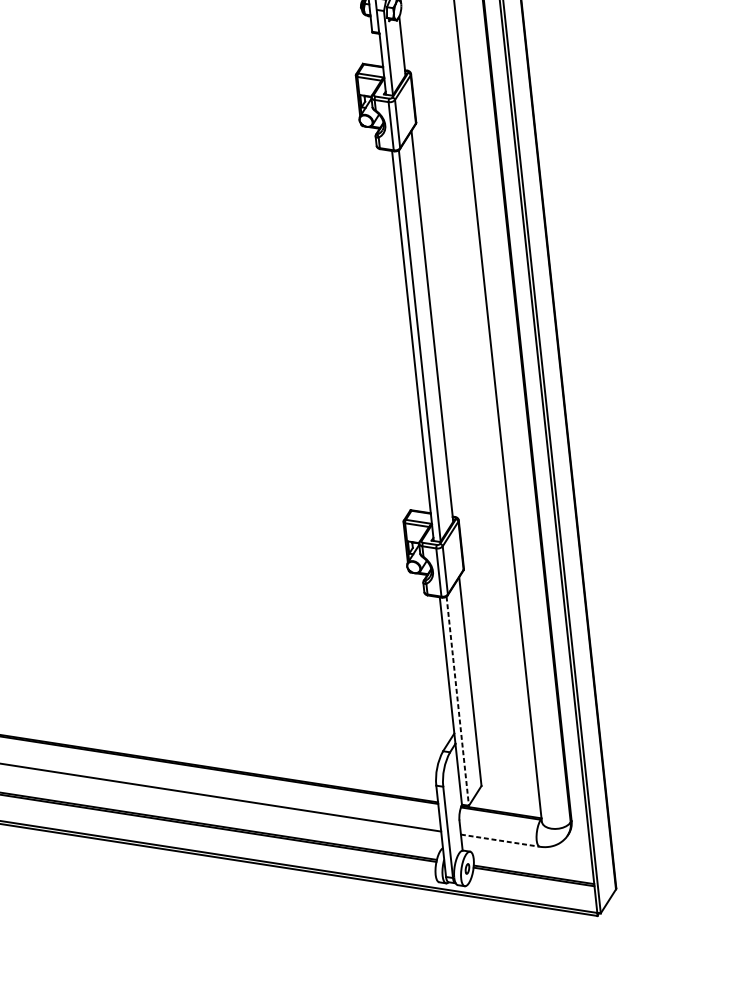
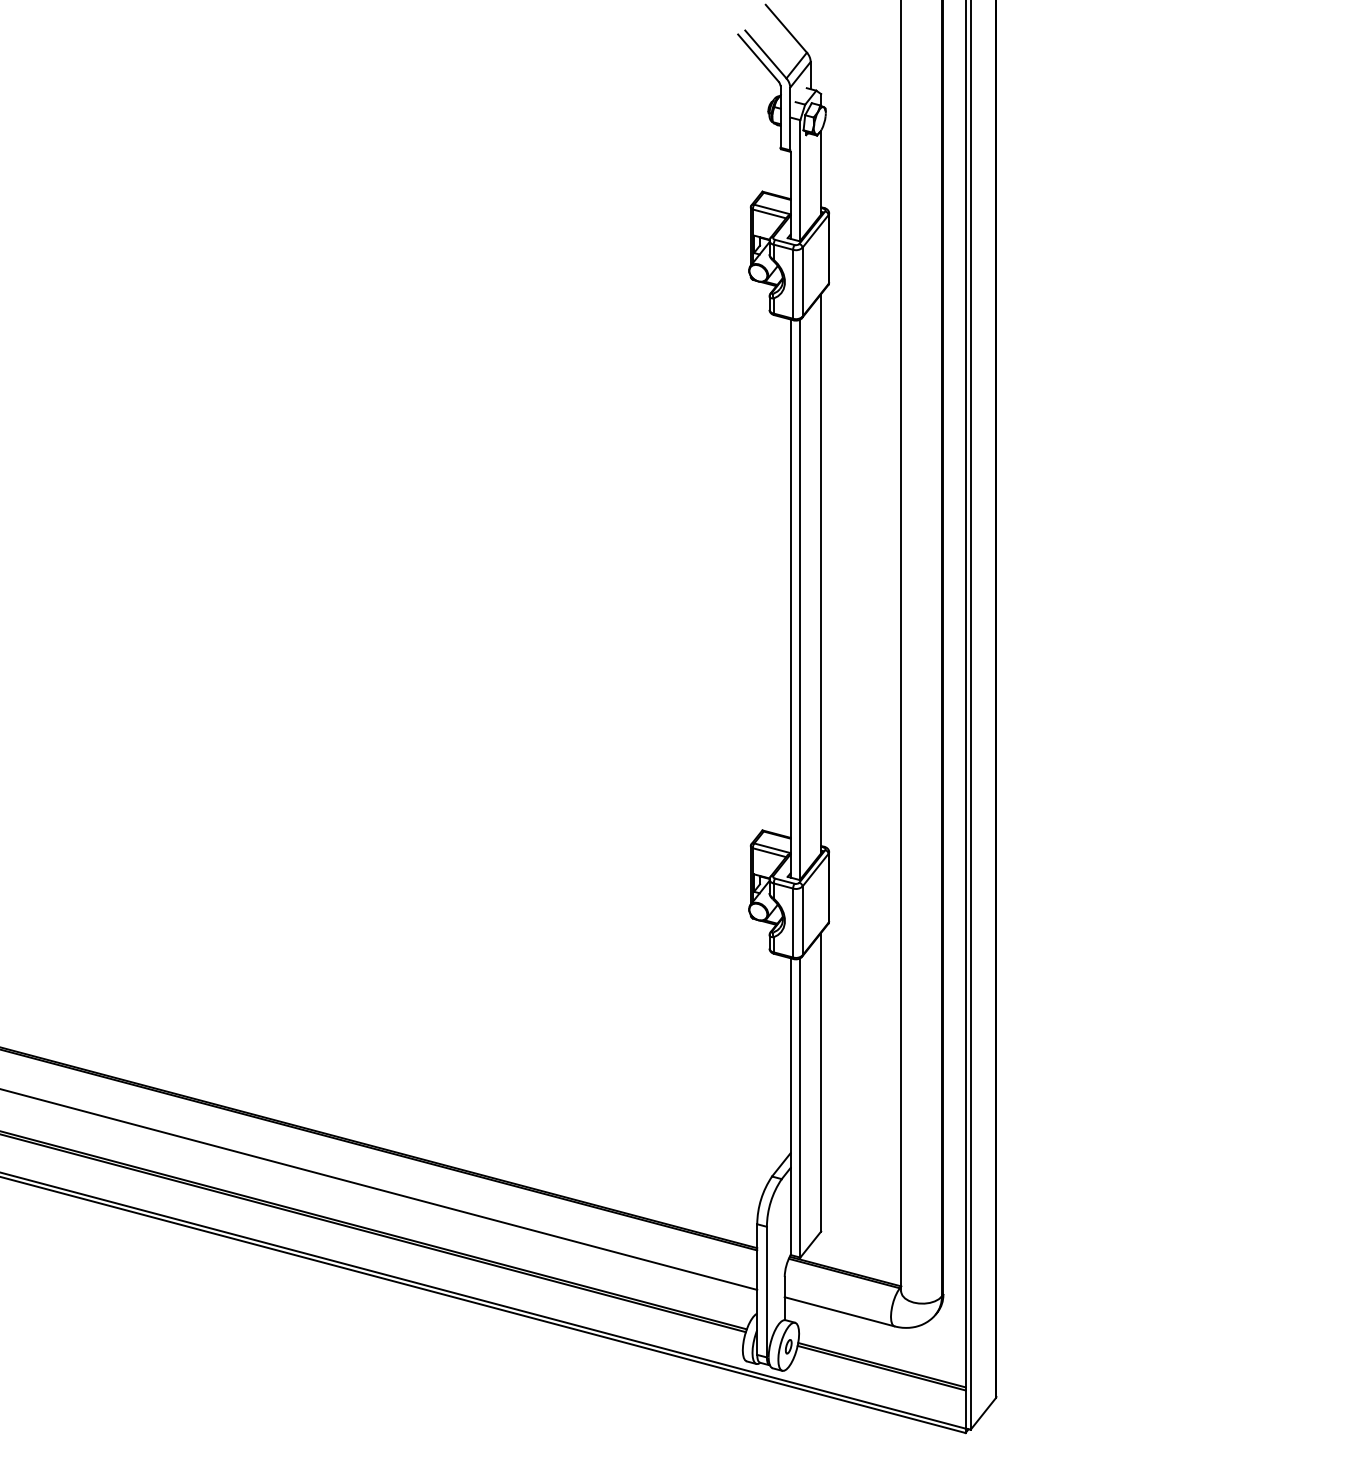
line: (457, 700) -> (800, 1107), dashed -> solid
line: (500, 840) -> (839, 1311), dashed -> solid

